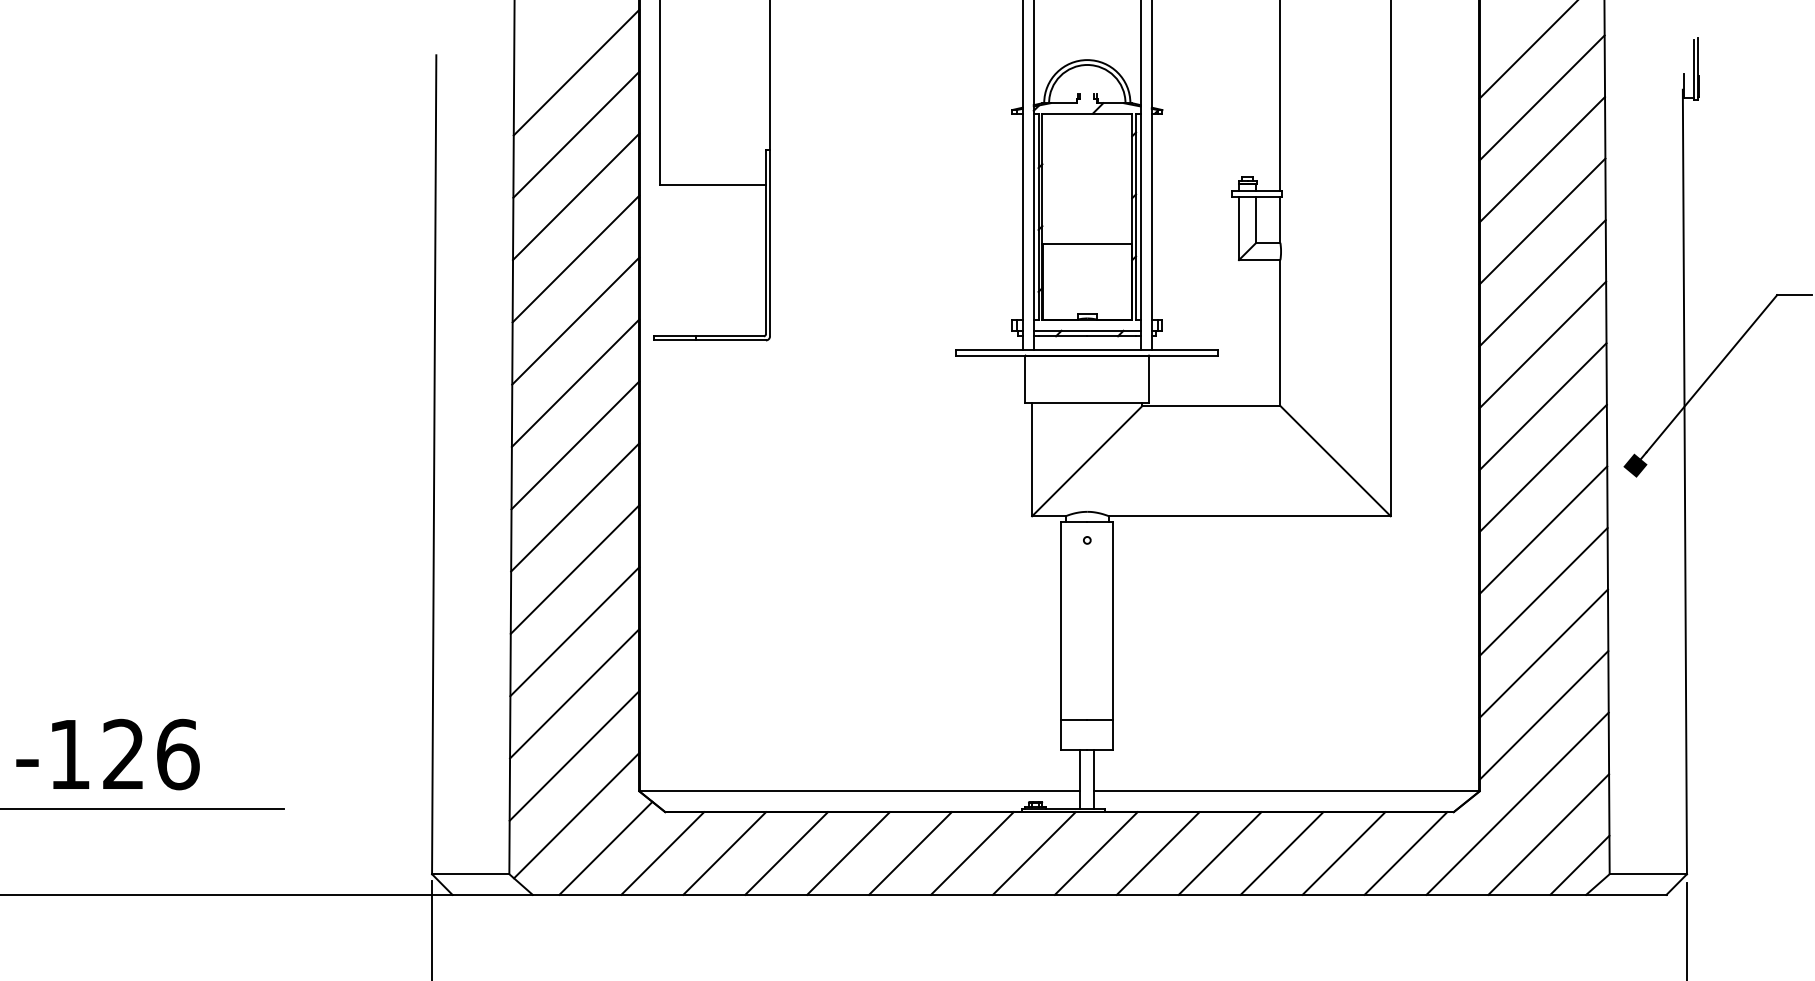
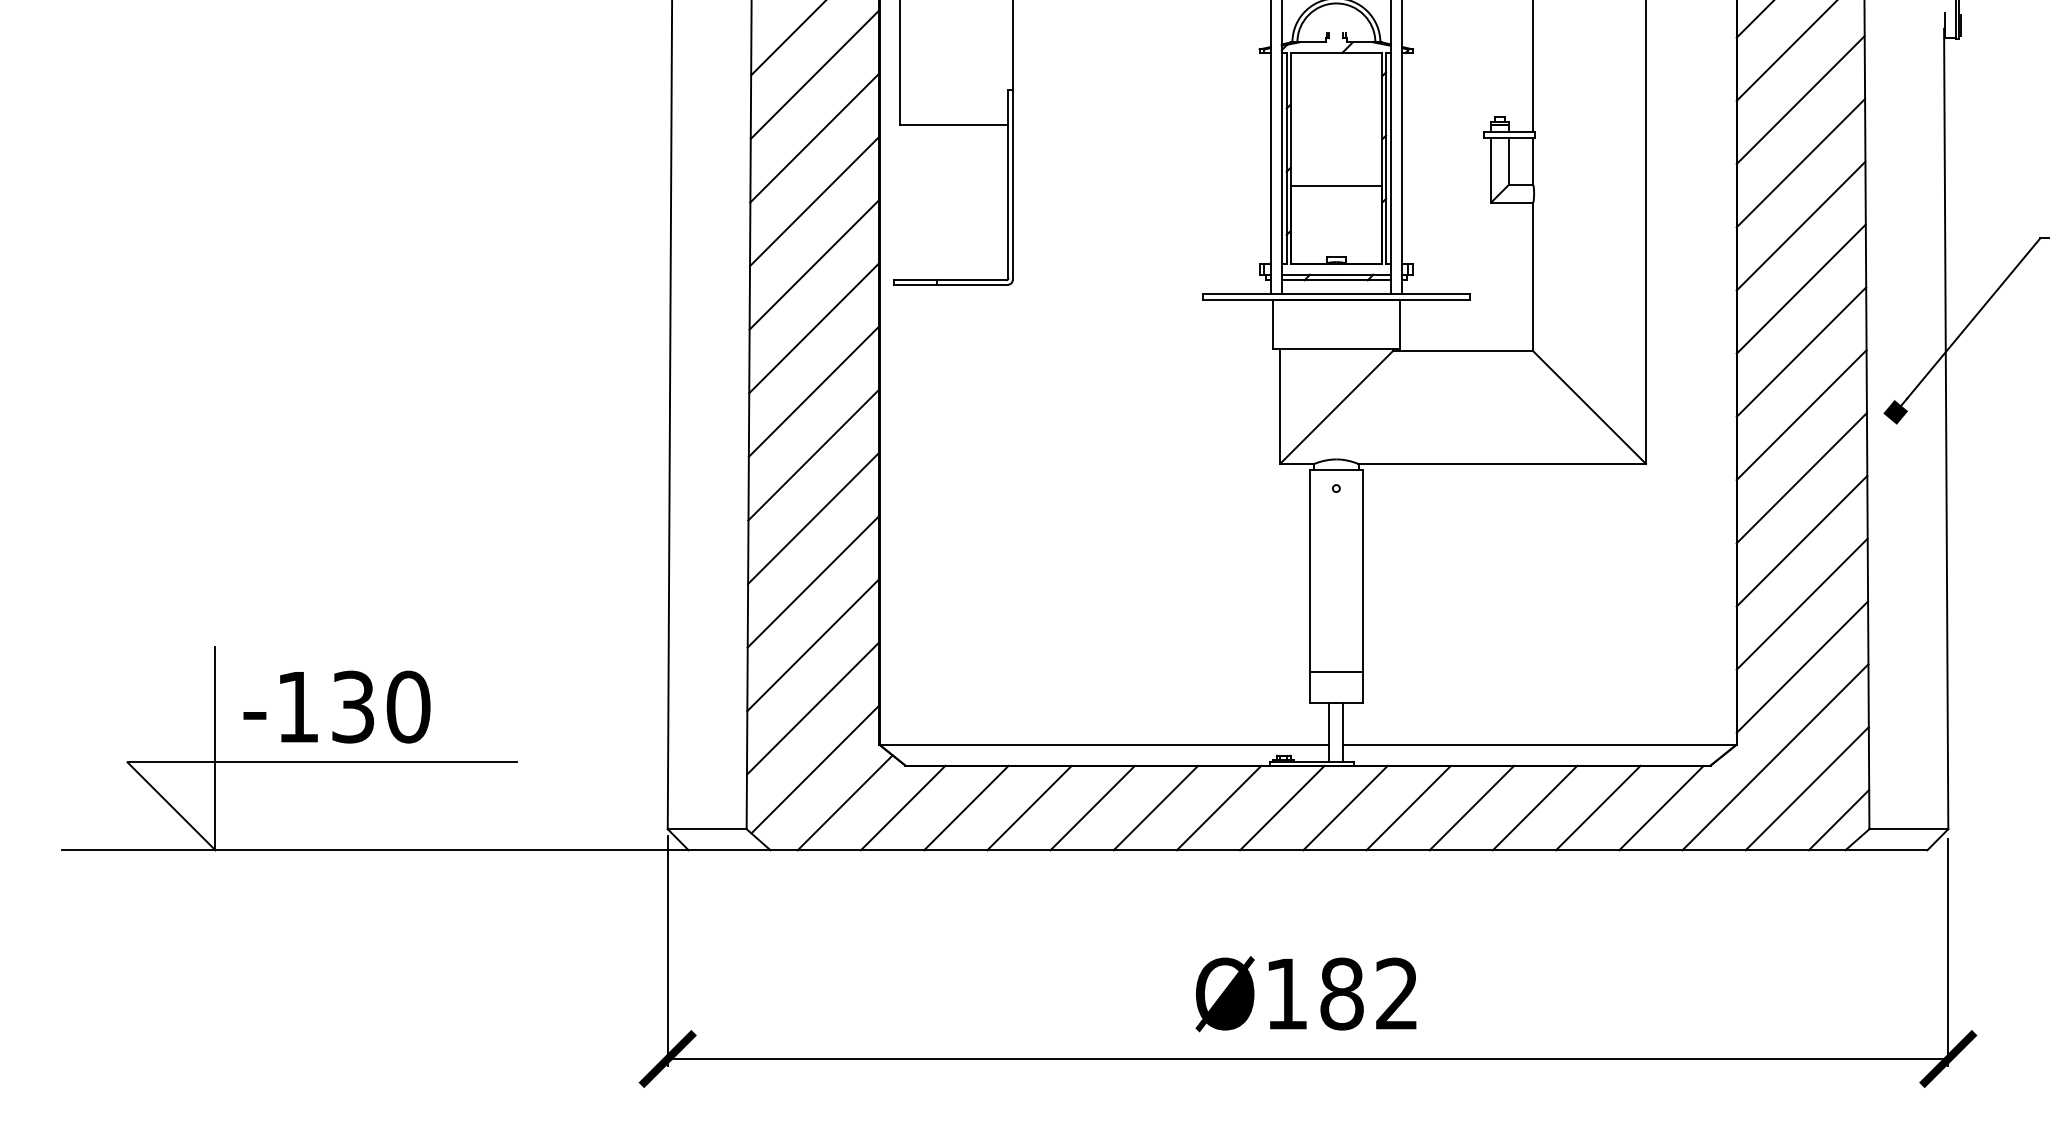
text: (151, 753) -> (381, 706), -126 -> -130

